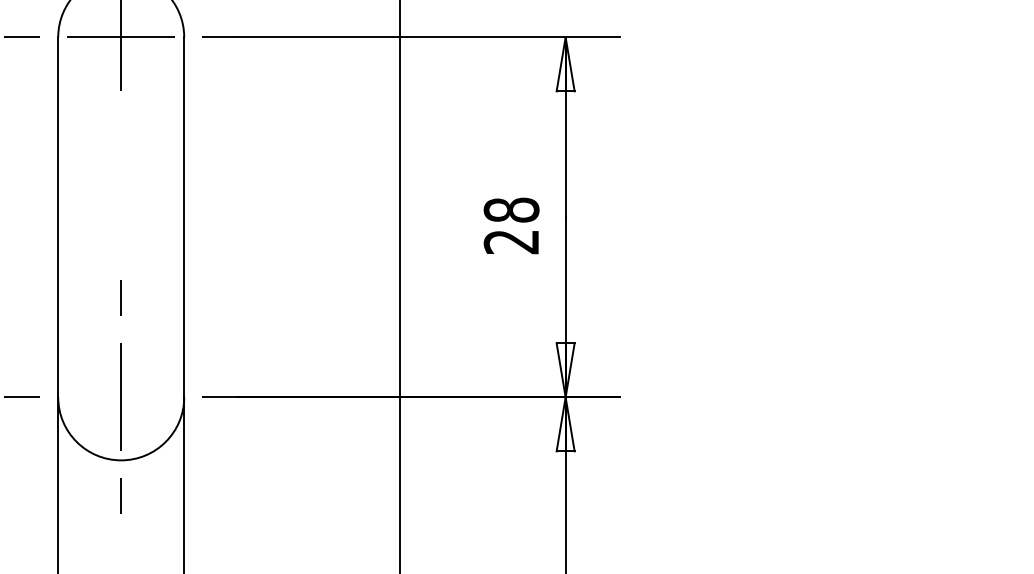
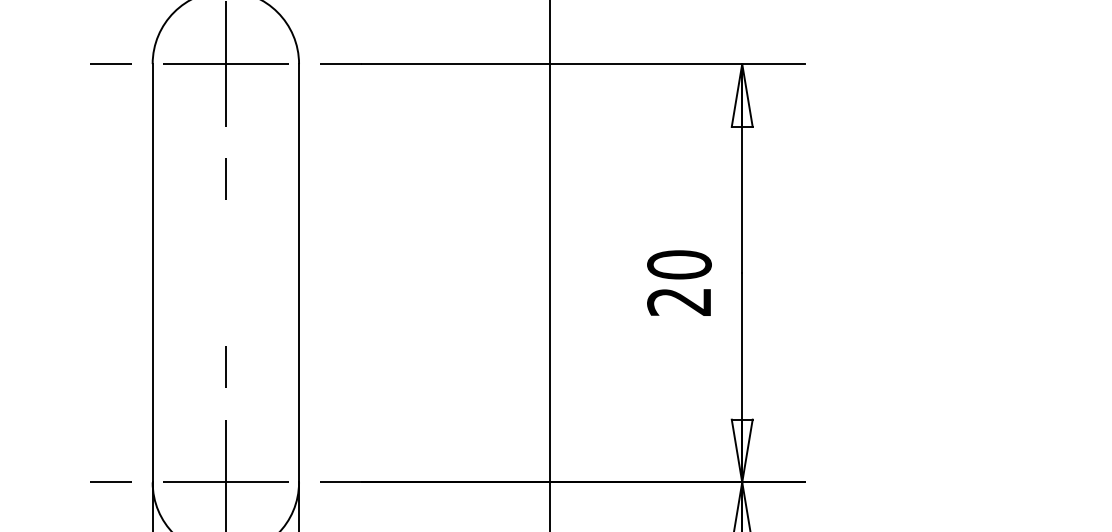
line: (121, 136) -> (226, 179), added
text: (511, 209) -> (679, 264), 28 -> 20
line: (121, 397) -> (226, 482), added

